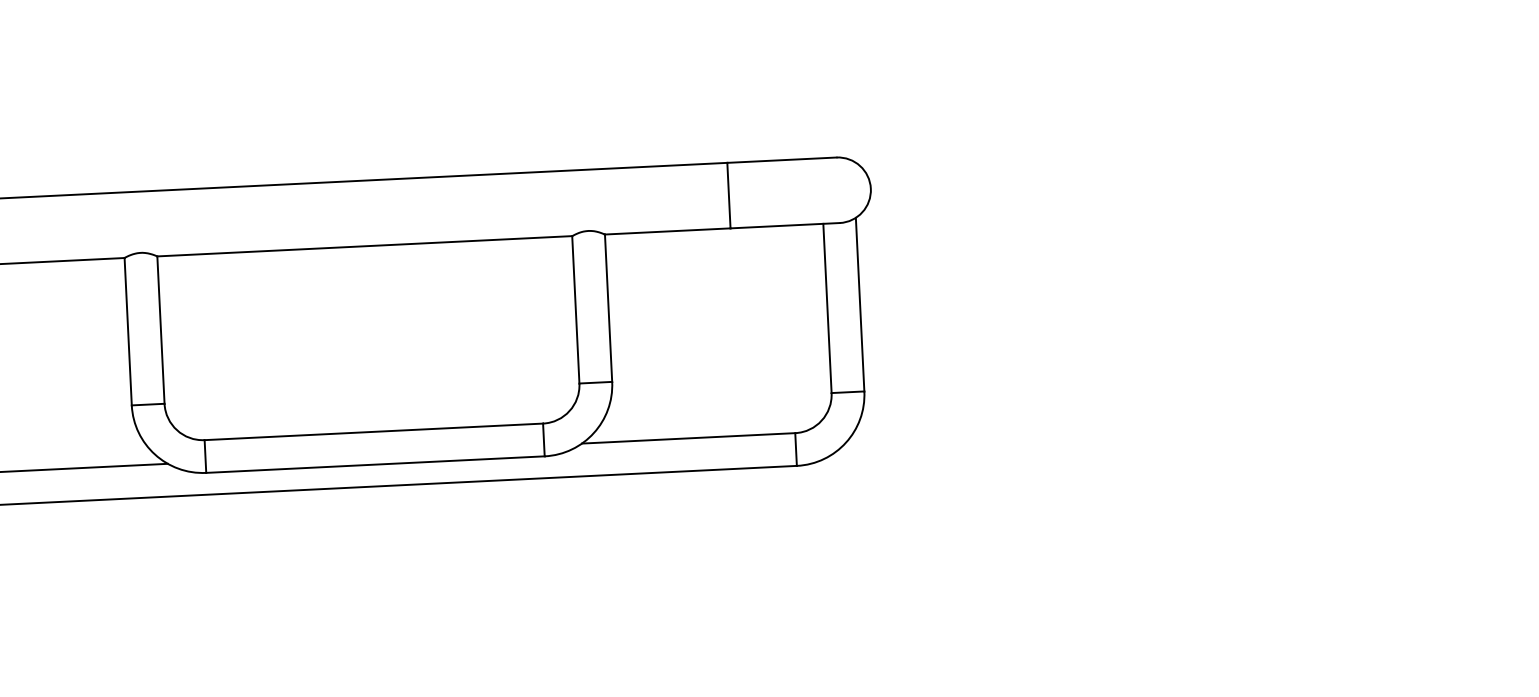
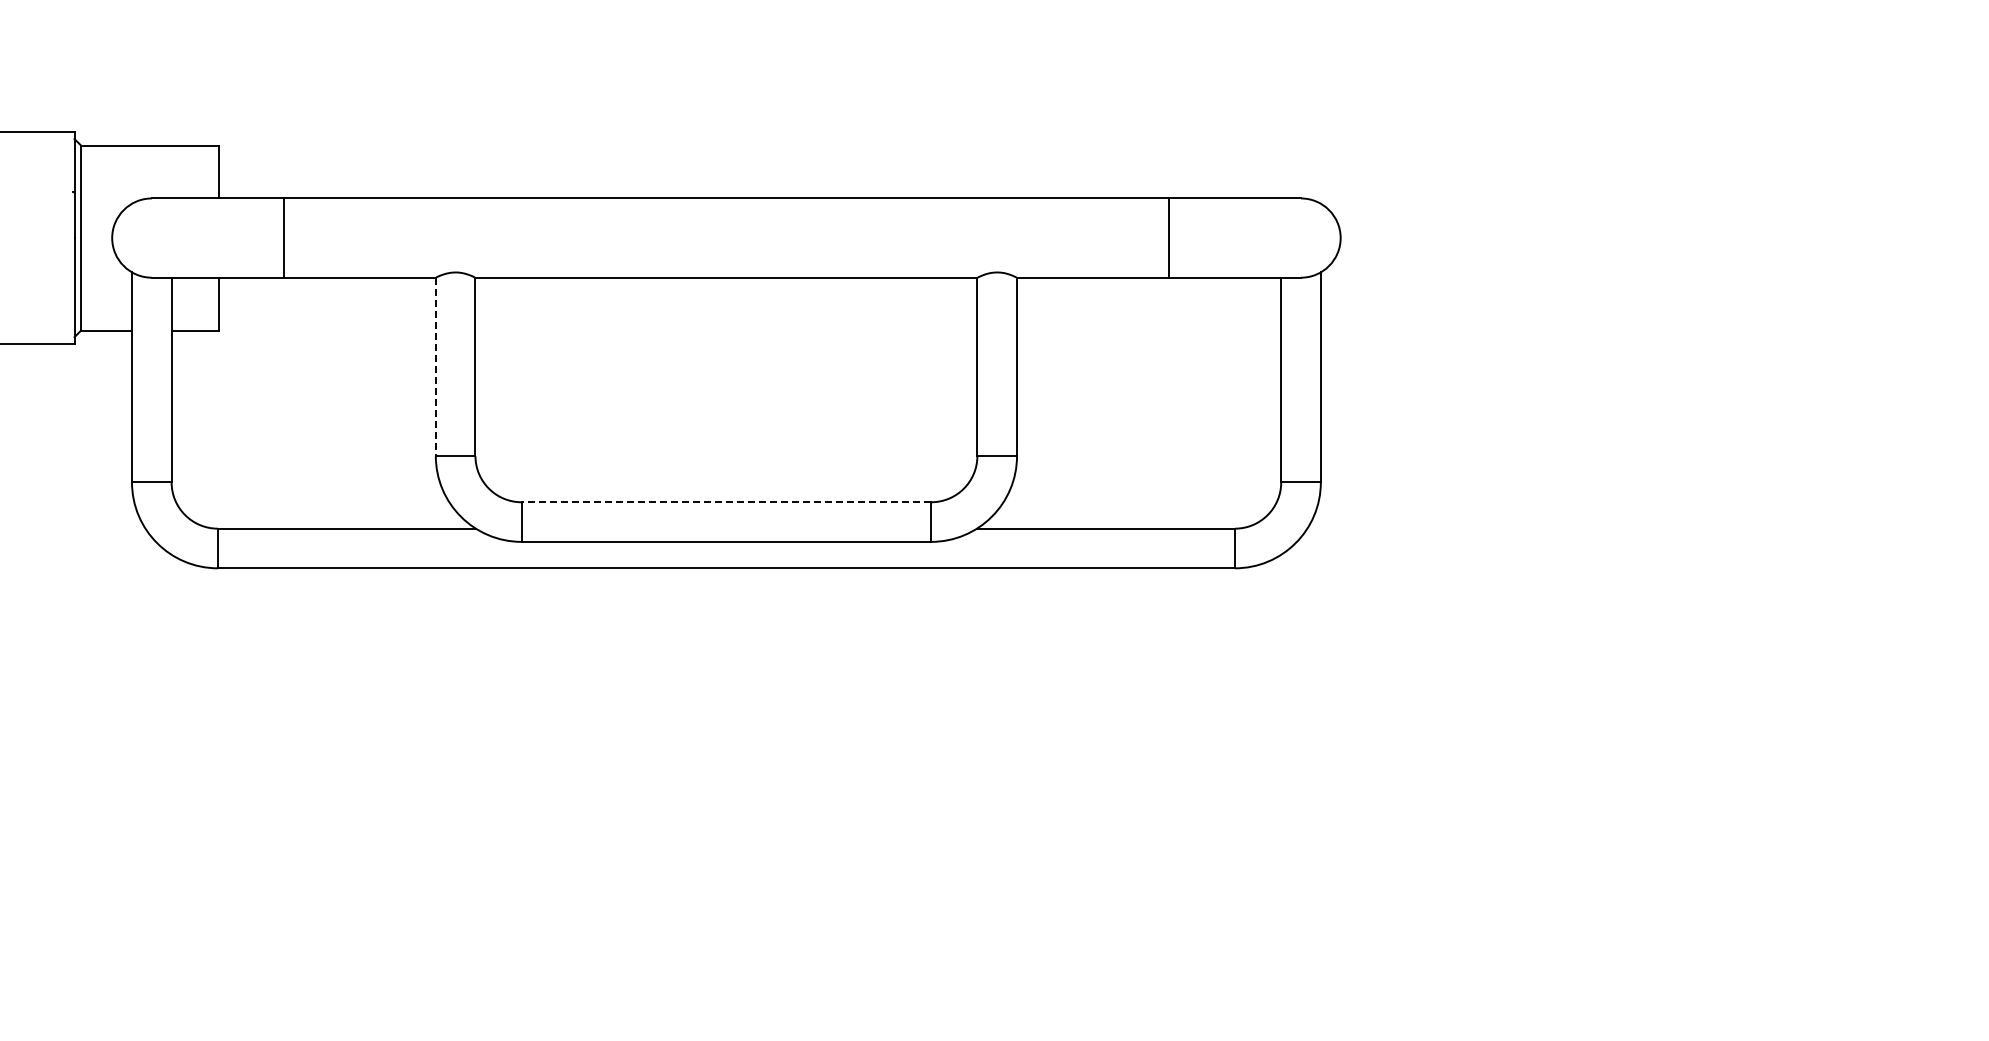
line: (127, 332) -> (435, 367), solid -> dashed
line: (373, 432) -> (726, 502), solid -> dashed

